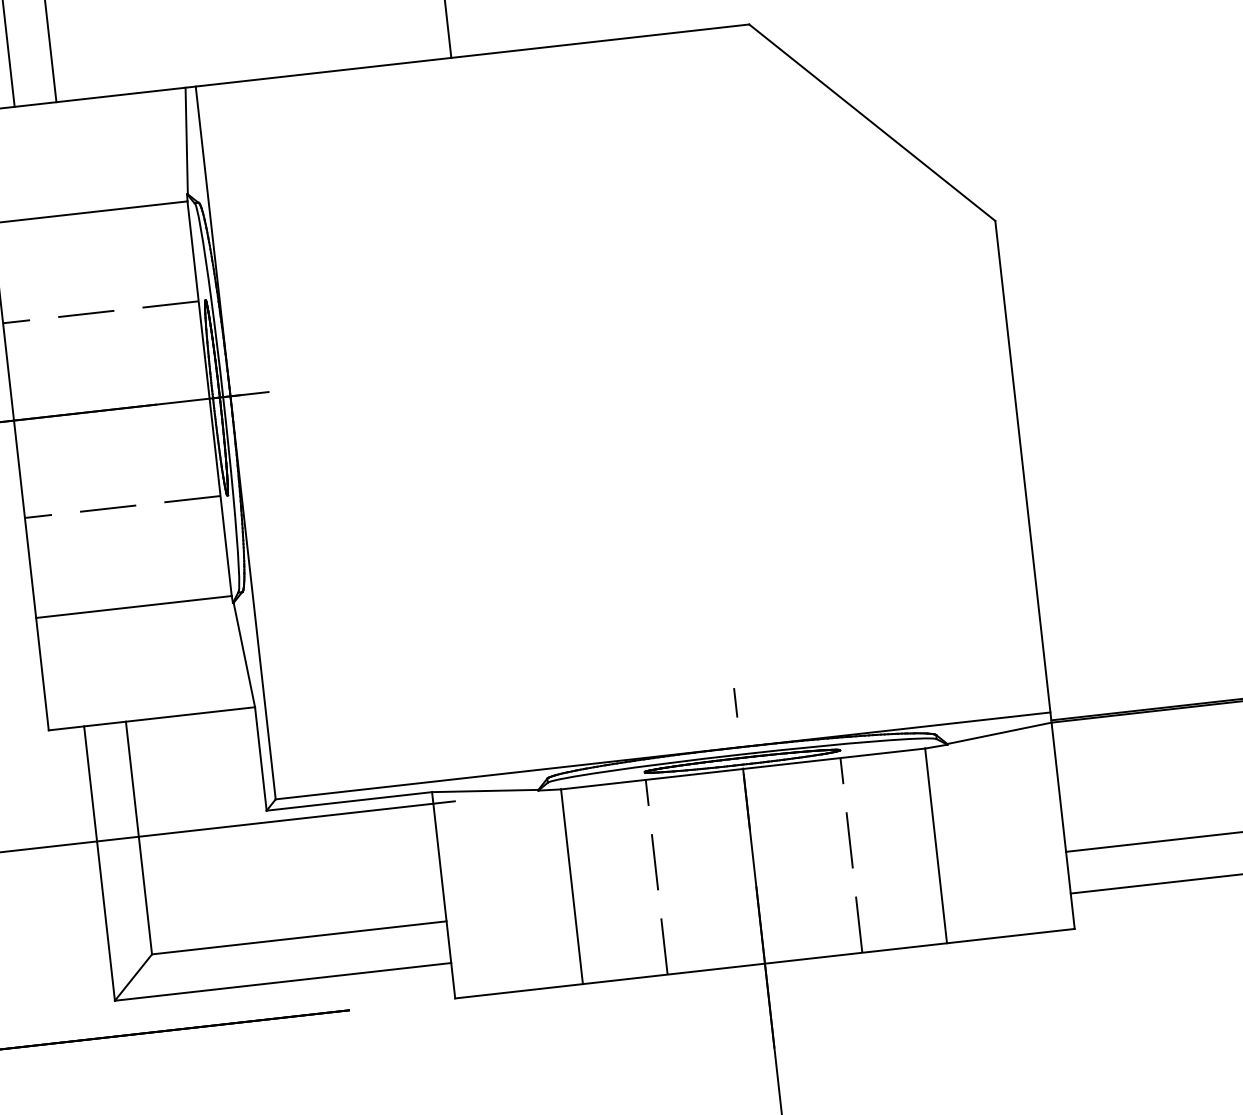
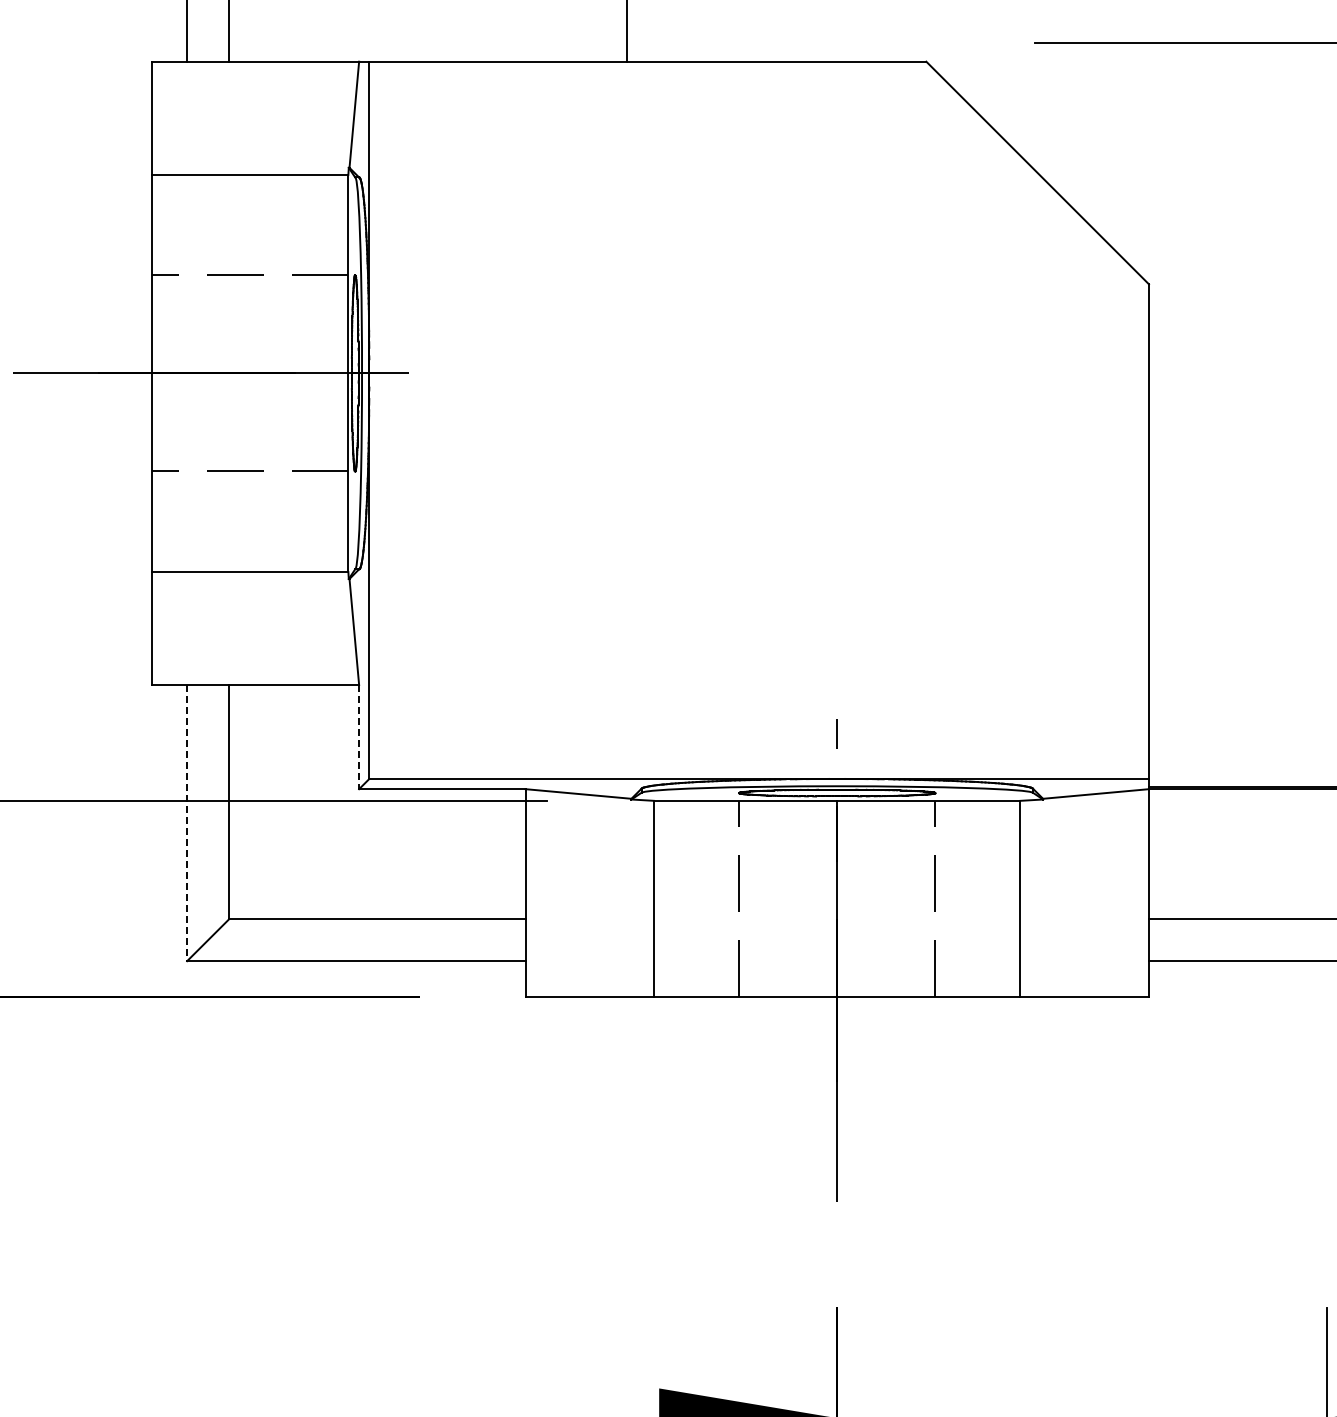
line: (261, 759) -> (359, 737), solid -> dashed
line: (99, 863) -> (187, 823), solid -> dashed

